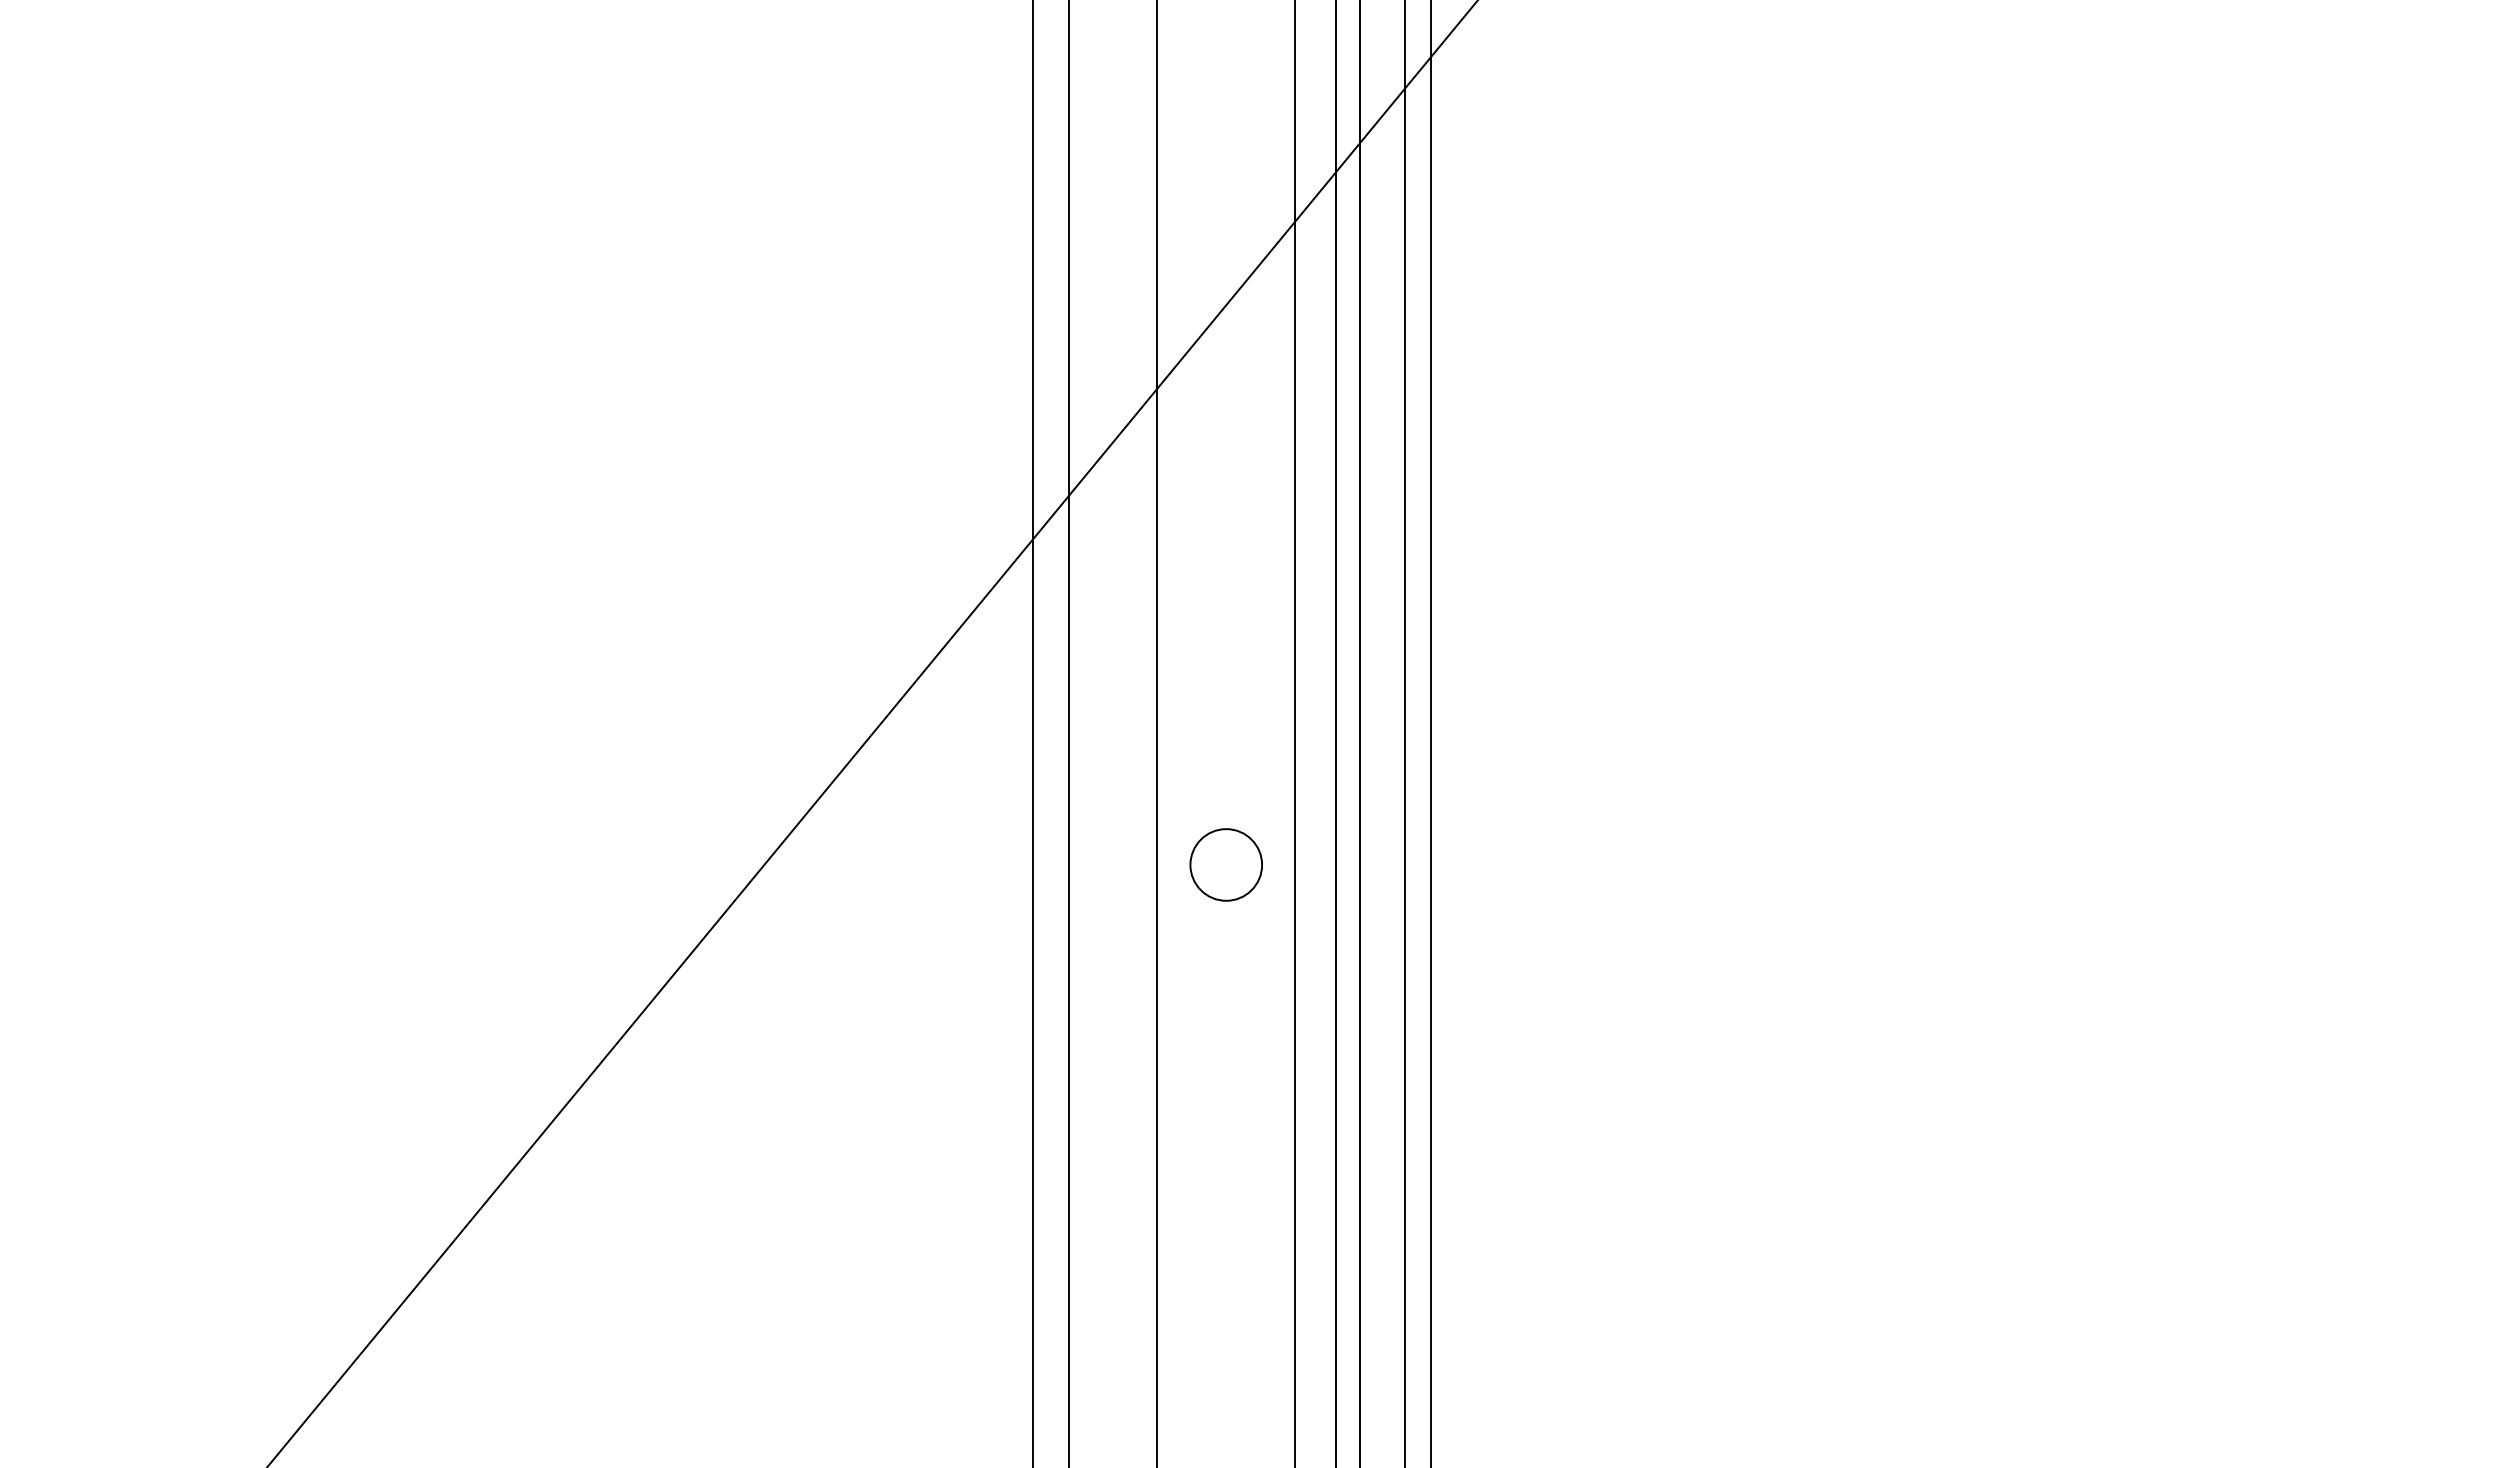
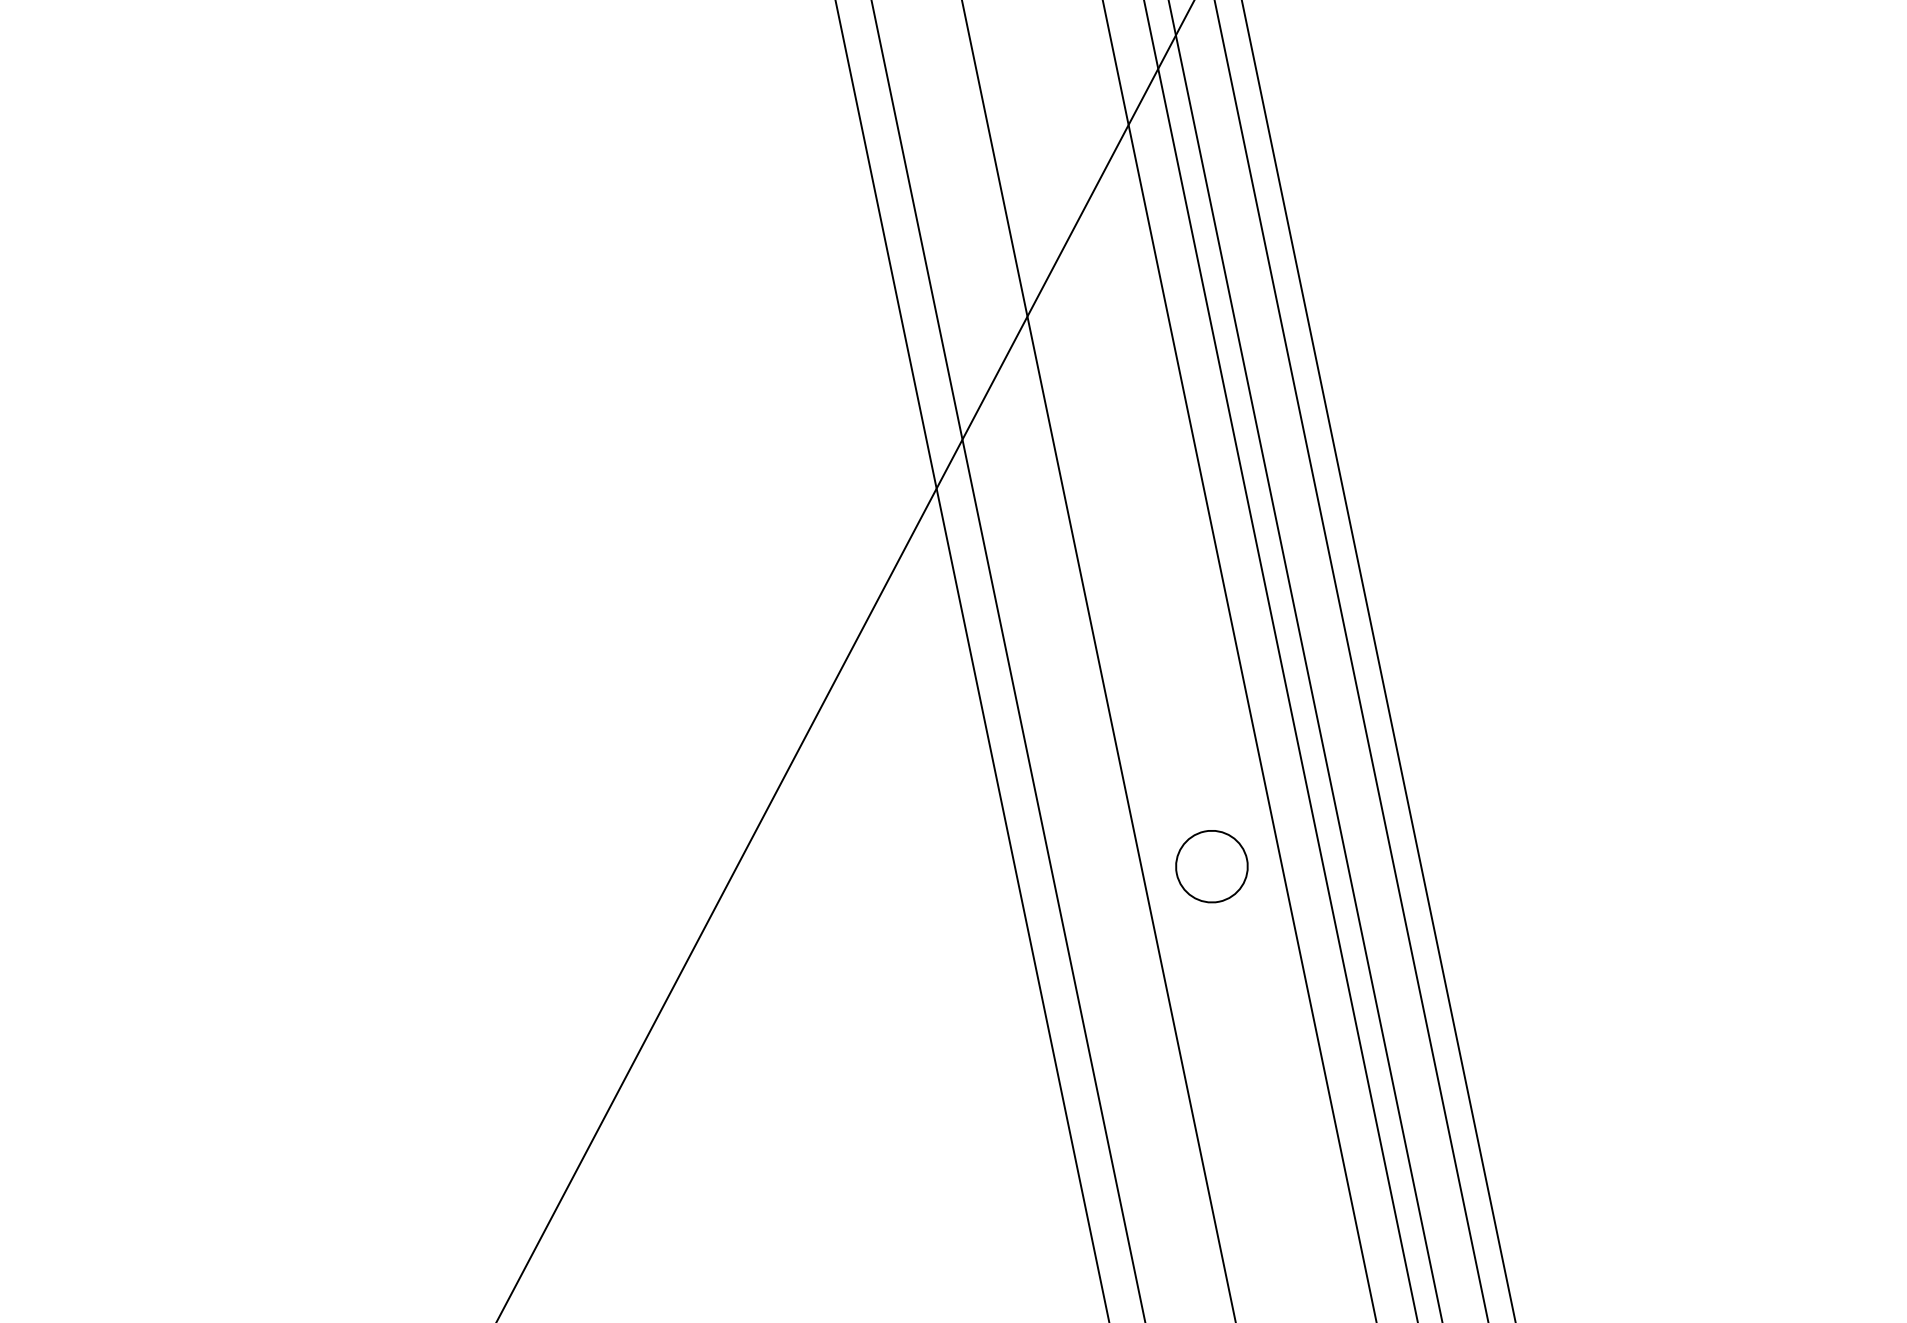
circle: (1225, 864) -> (1211, 866), moved

